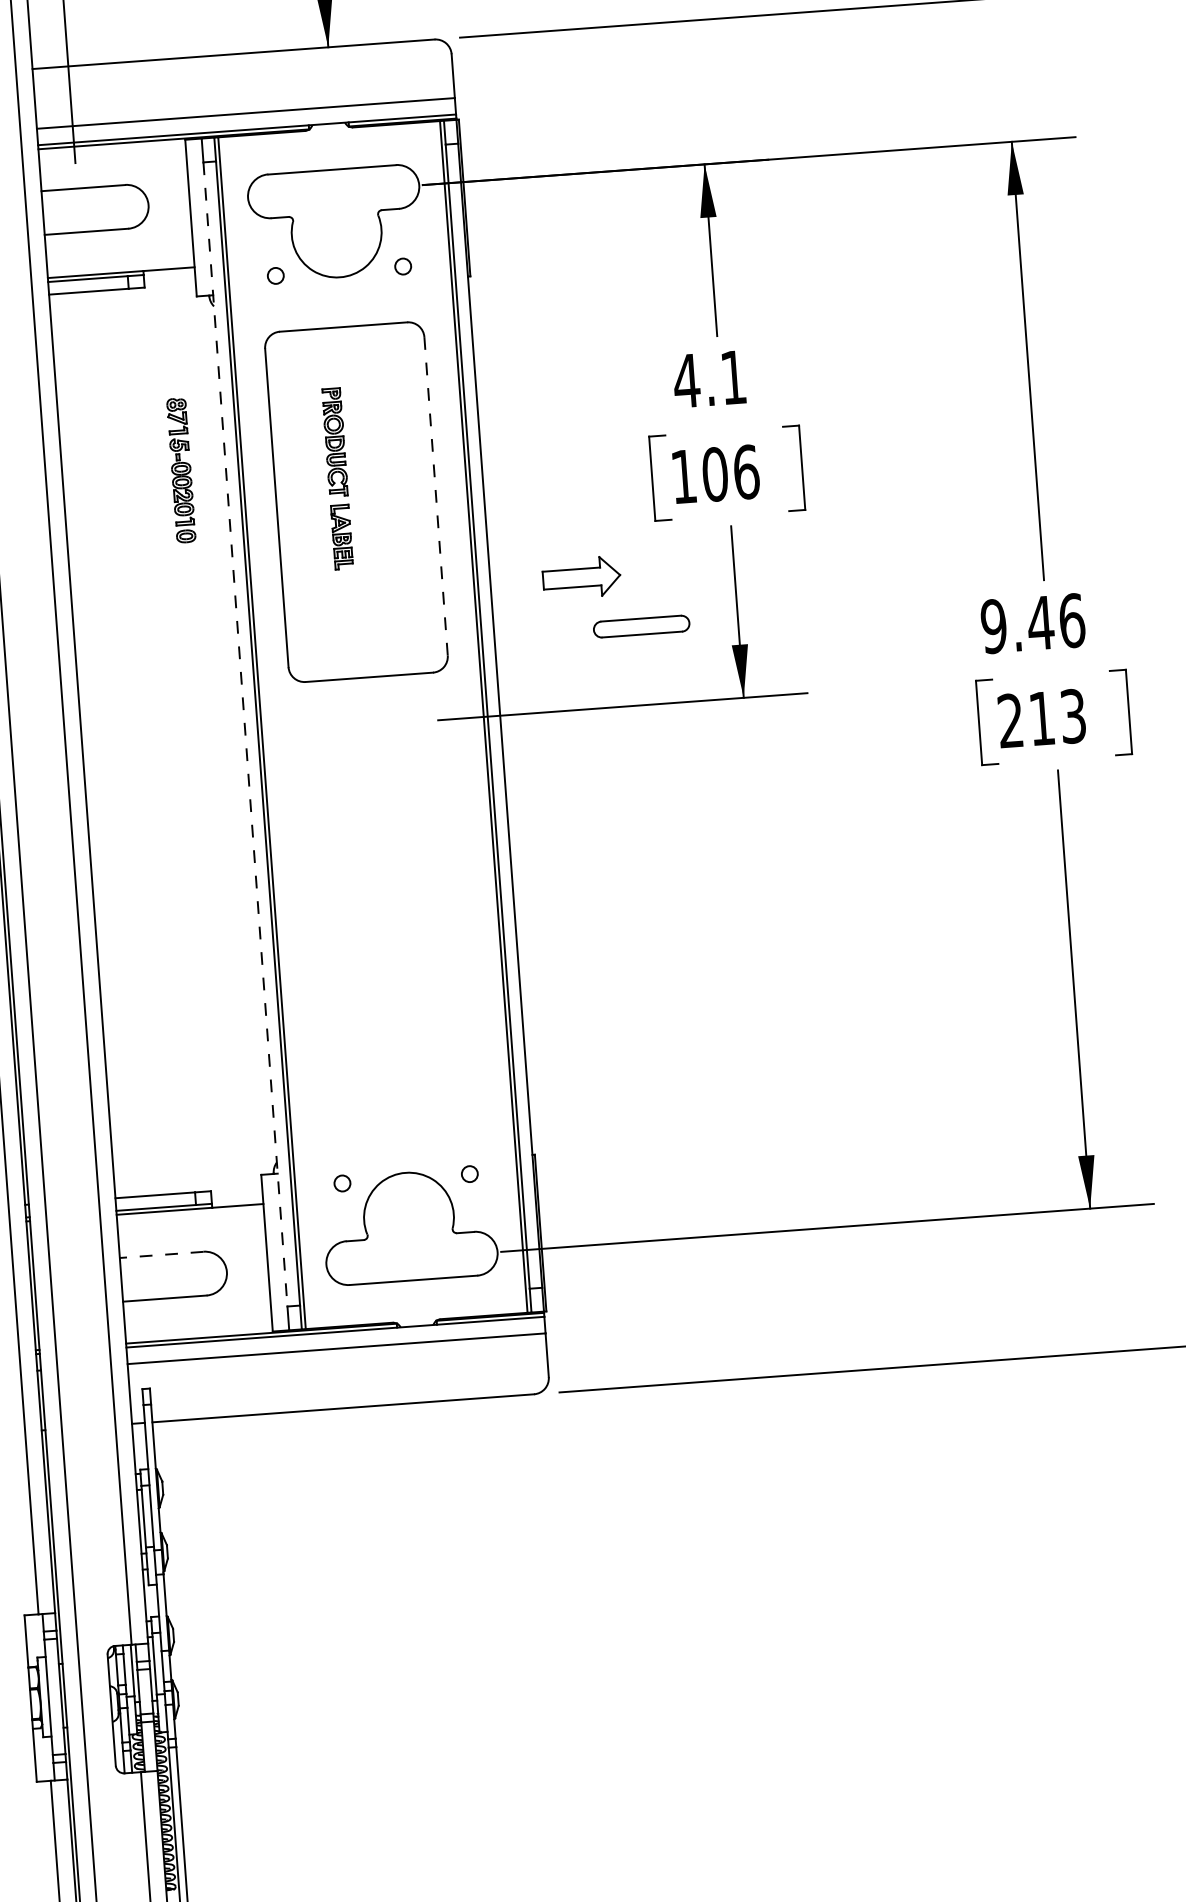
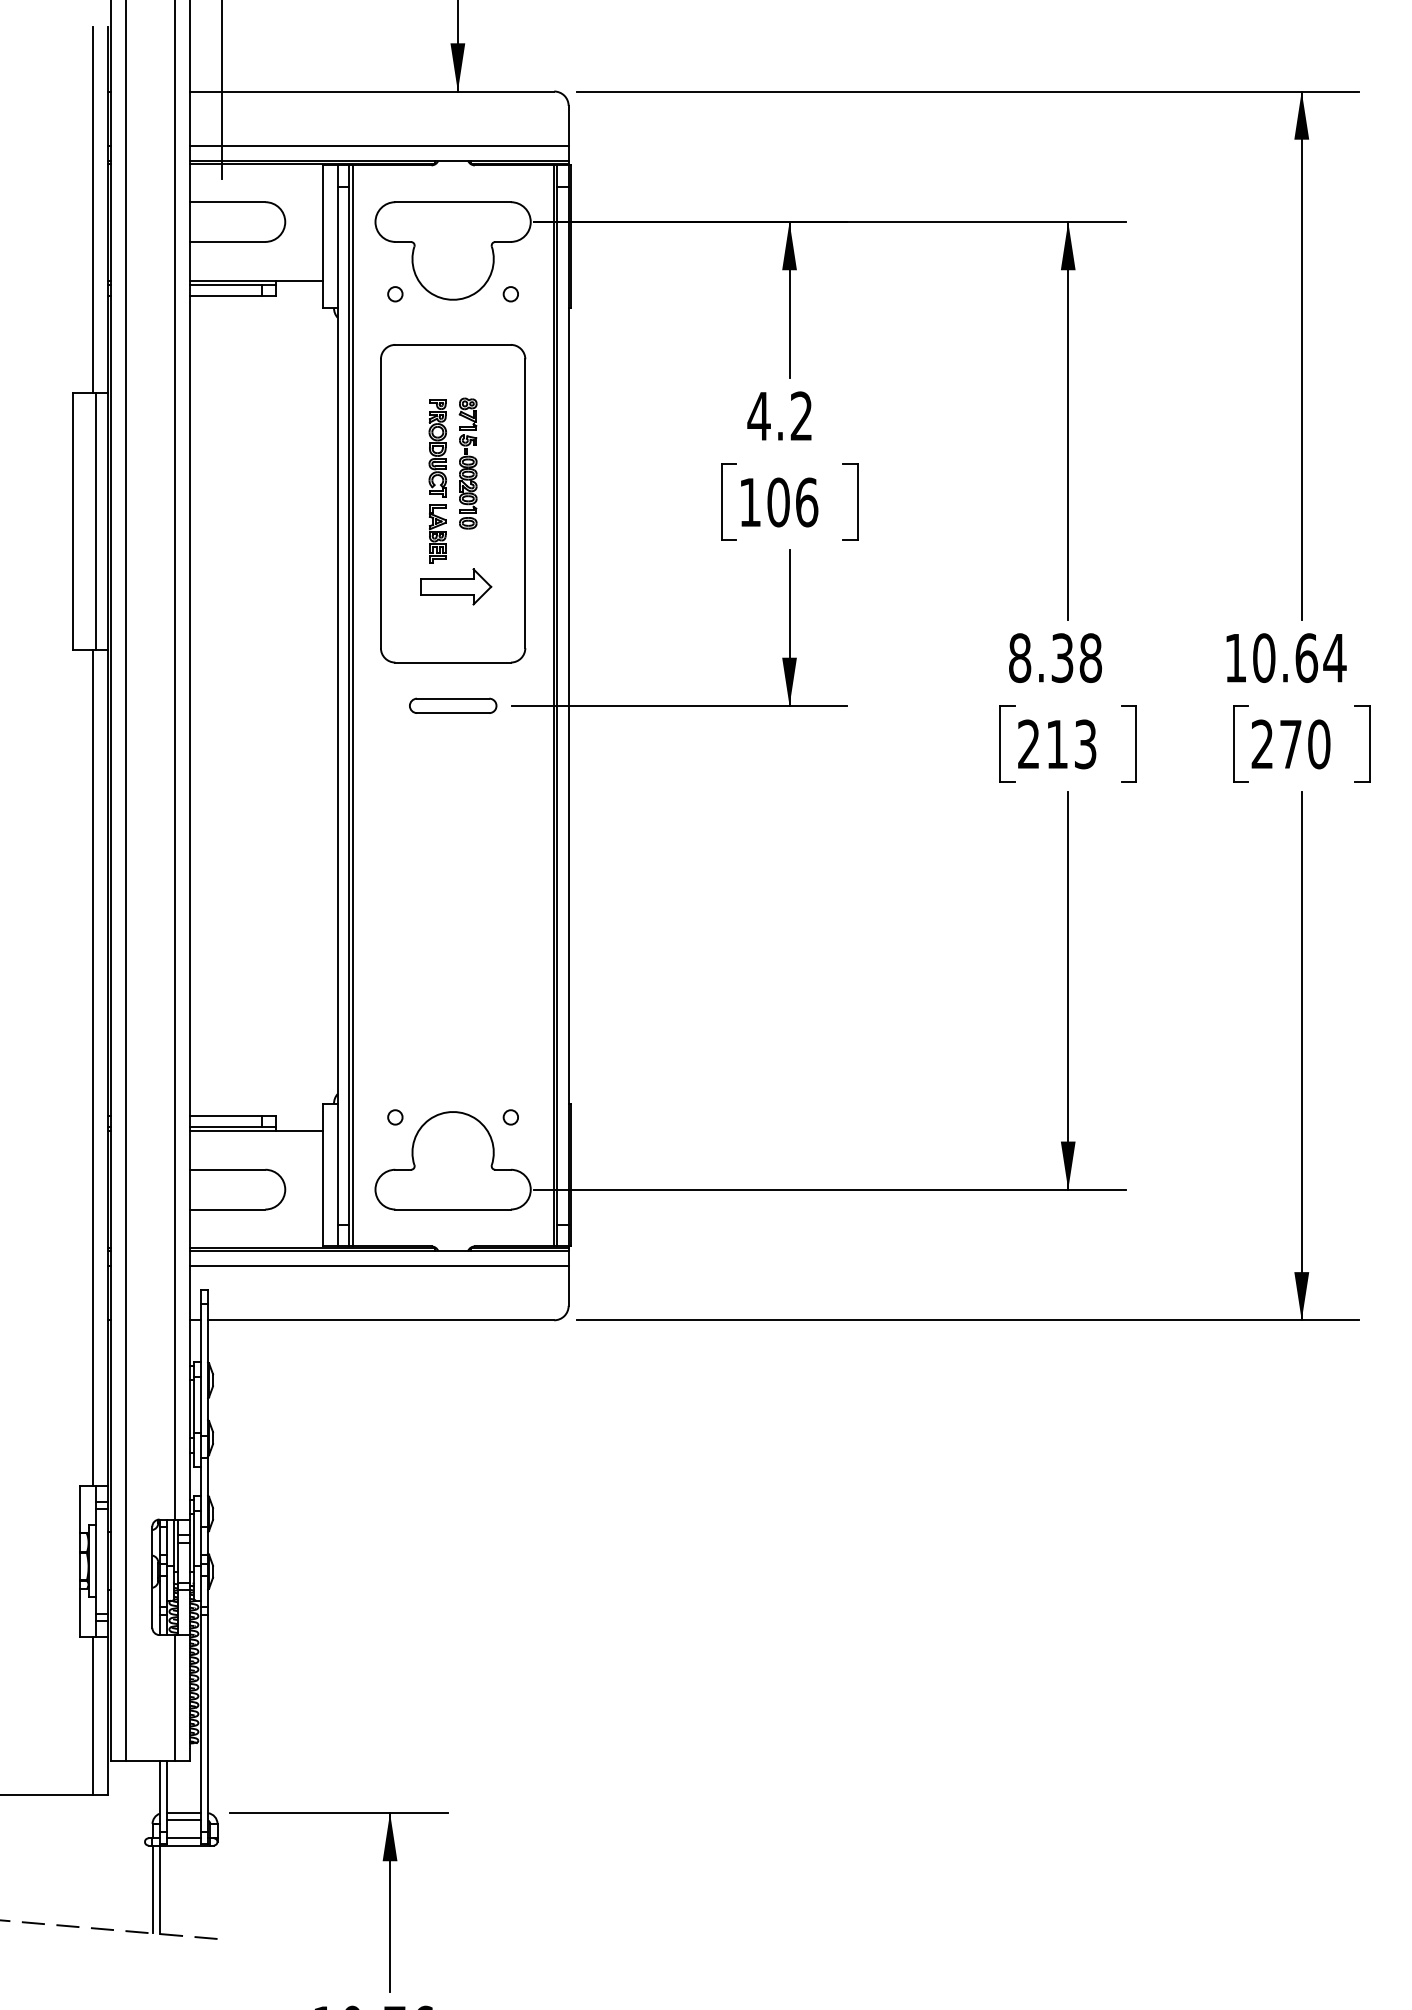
text: (732, 376) -> (800, 415), 4.1 -> 4.2
part: (180, 470) -> (467, 463), moved
line: (436, 496) -> (525, 503), dashed -> solid
part: (581, 577) -> (456, 586), moved
text: (1033, 624) -> (1055, 658), 9.46 -> 8.38
part: (641, 626) -> (453, 705), moved
line: (245, 734) -> (337, 705), dashed -> solid
line: (161, 1254) -> (227, 1169), dashed -> solid

